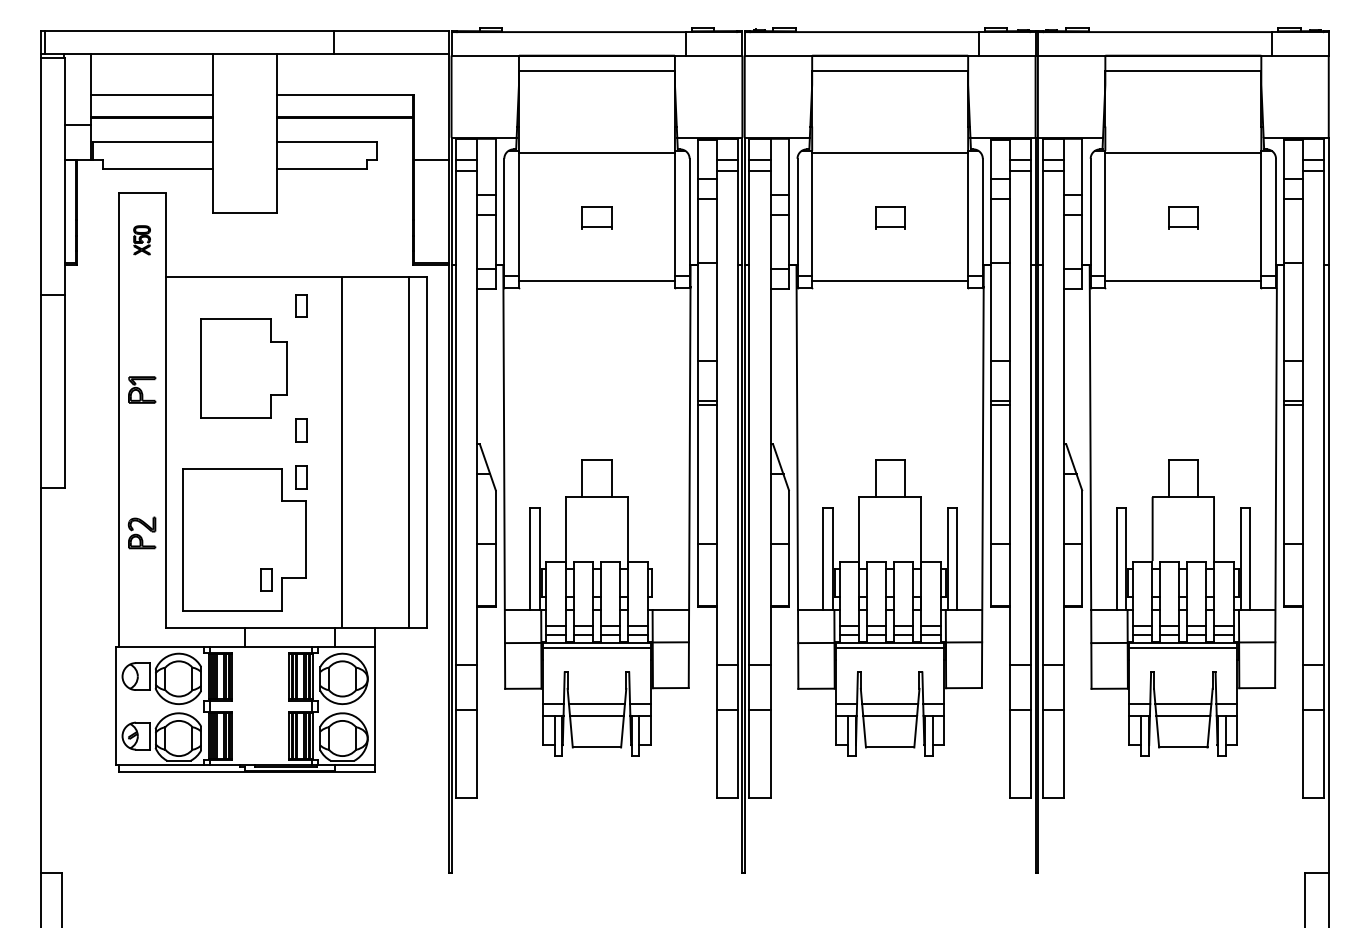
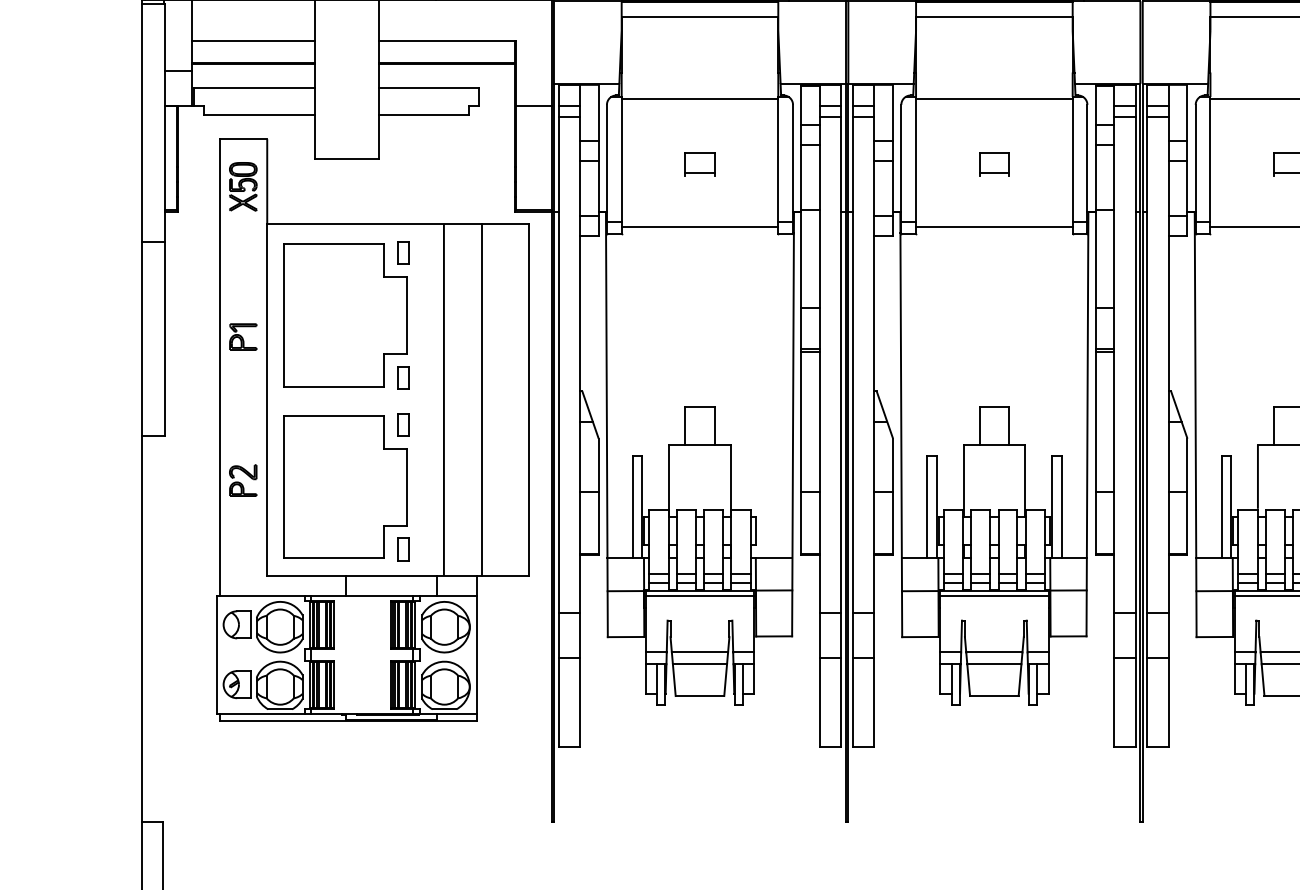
part: (141, 240) -> (242, 186), size x1.67
part: (244, 367) -> (346, 314), size x1.43
line: (408, 452) -> (481, 399), moved
part: (266, 579) -> (403, 549), moved

